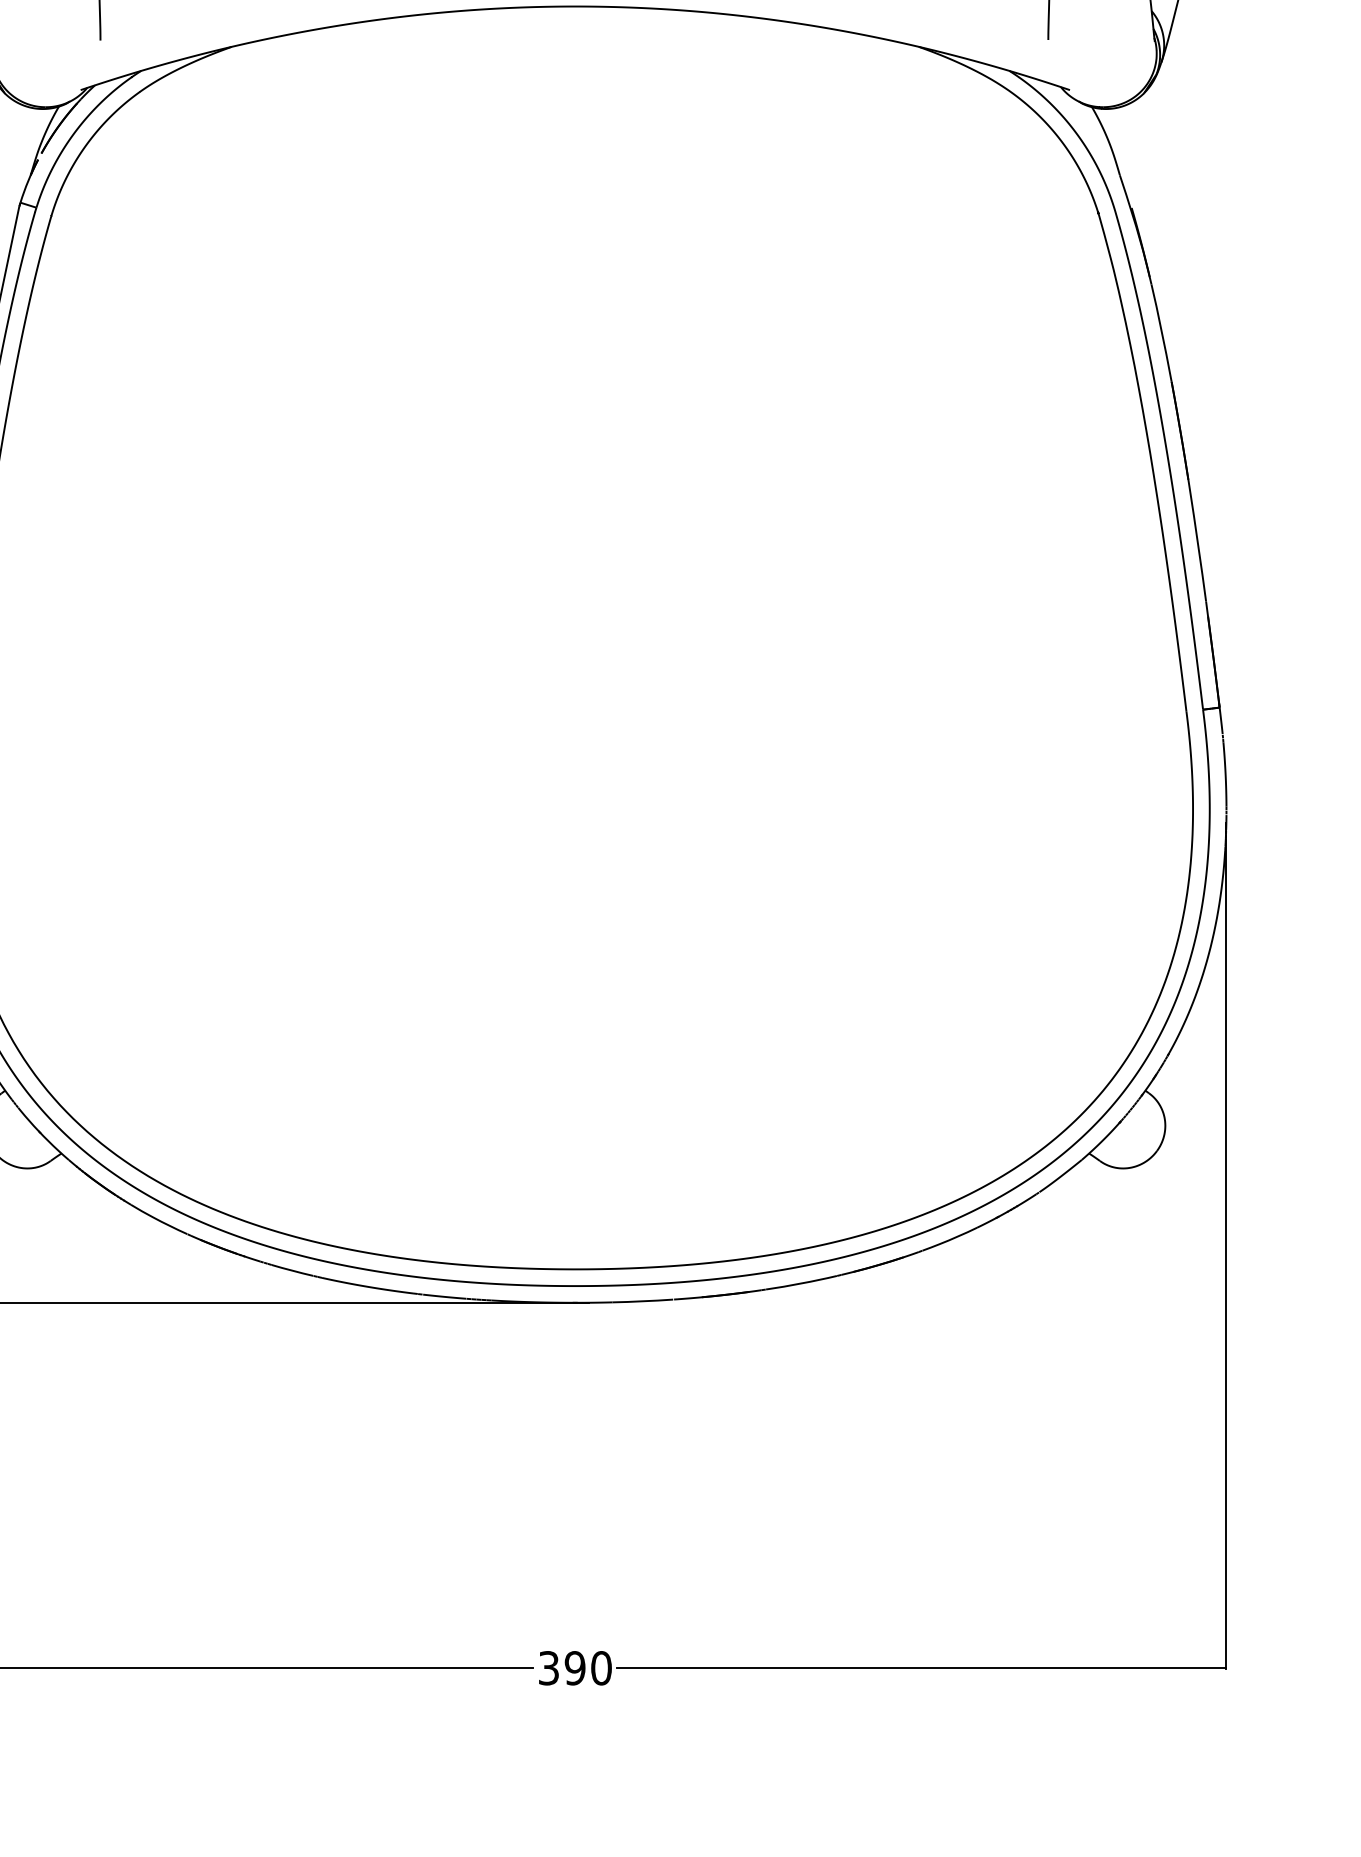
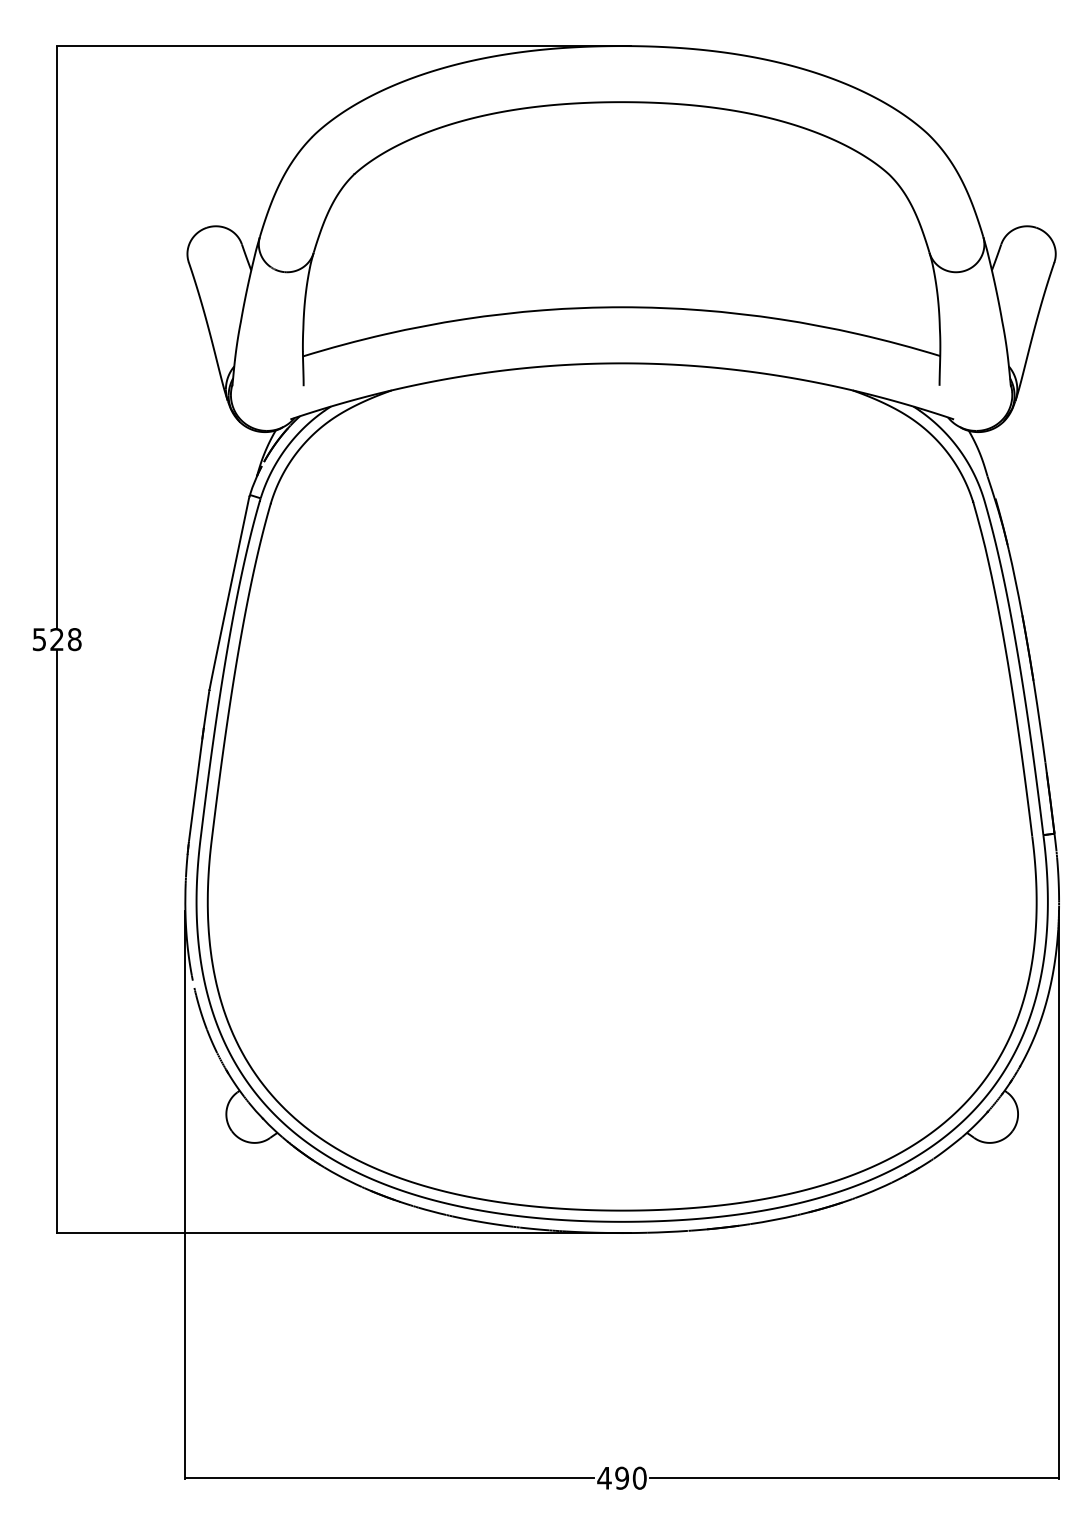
text: (548, 1667) -> (604, 1477), 390 -> 490

